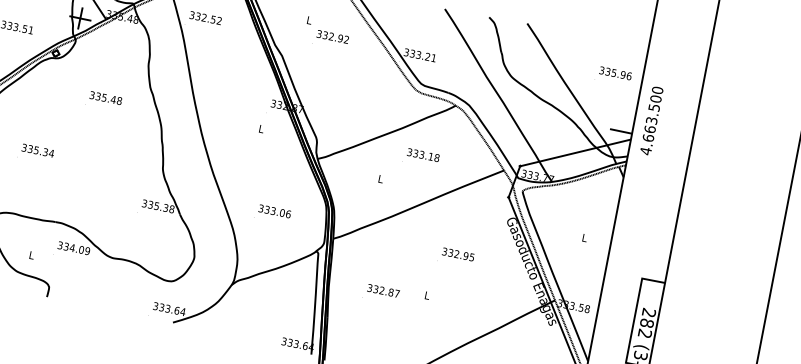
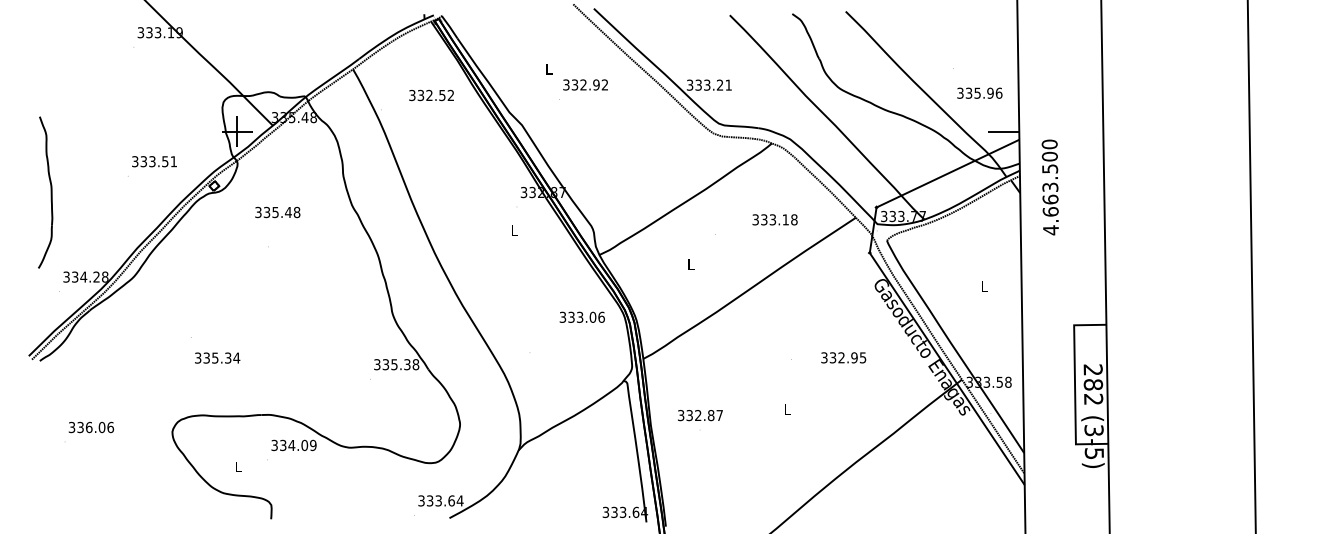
text: (205, 18) -> (431, 95), moved
text: (615, 72) -> (979, 92), moved
text: (105, 98) -> (277, 212), moved
text: (651, 120) -> (1049, 187), moved
text: (38, 150) -> (217, 357), moved
text: (423, 154) -> (774, 219), moved
text: (274, 210) -> (581, 316), moved
text: (458, 254) -> (843, 357), moved
text: (383, 290) -> (700, 415), moved

